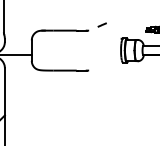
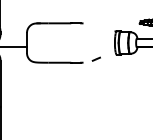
part: (101, 24) -> (95, 58), moved

